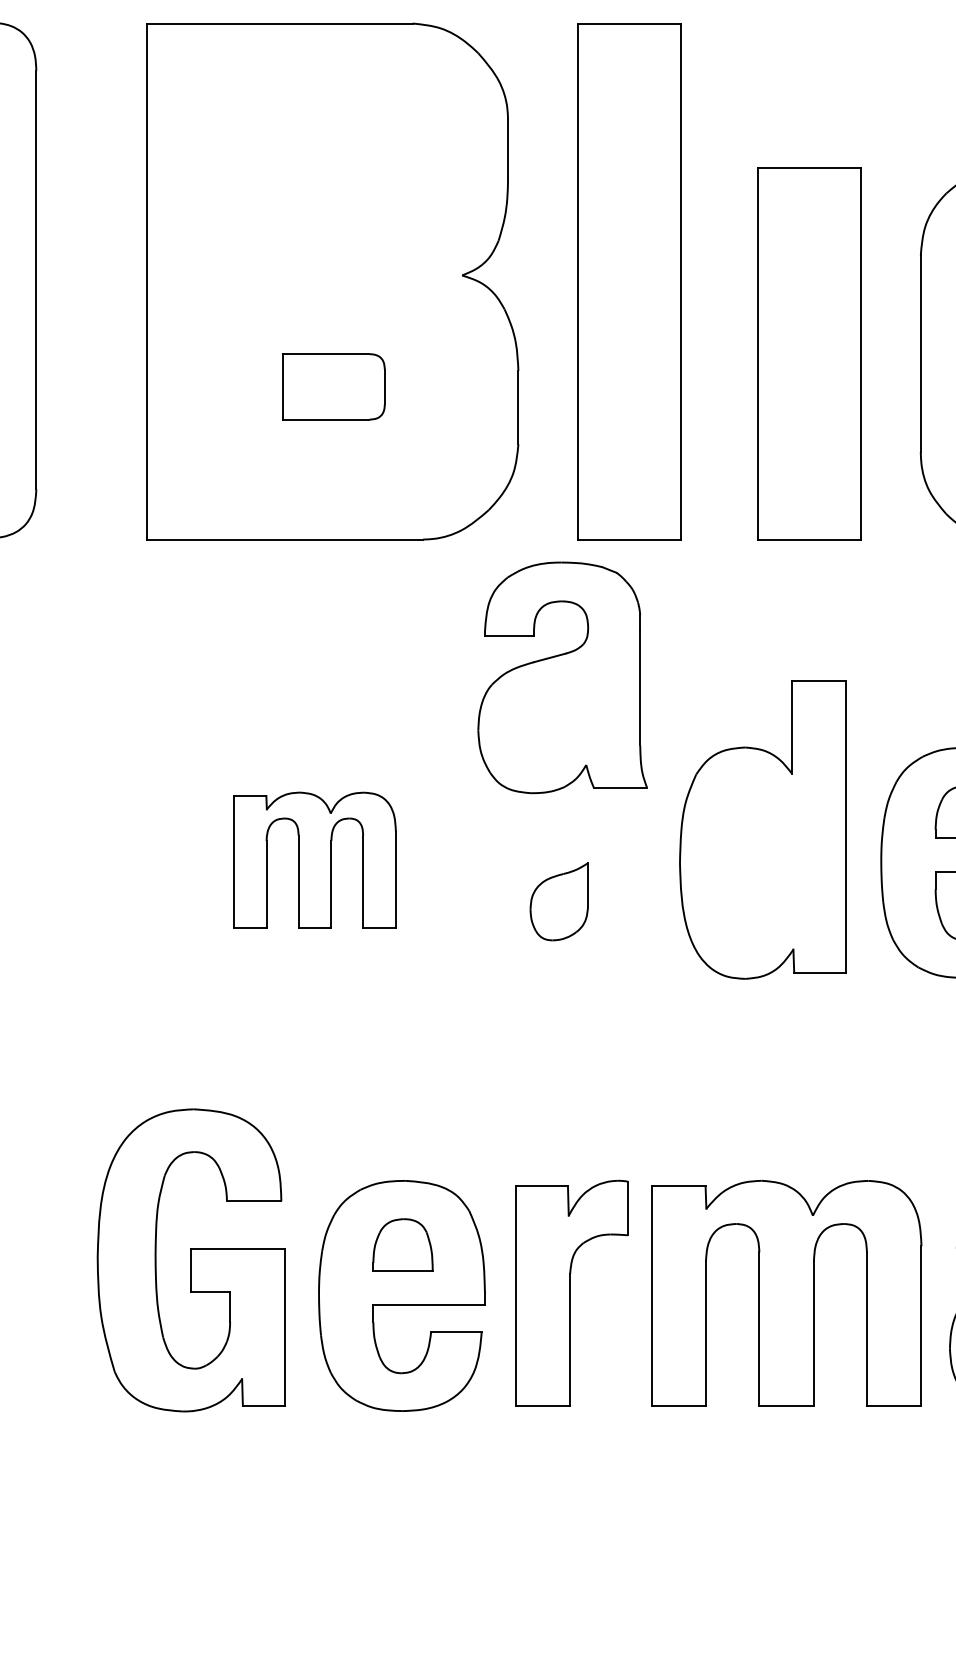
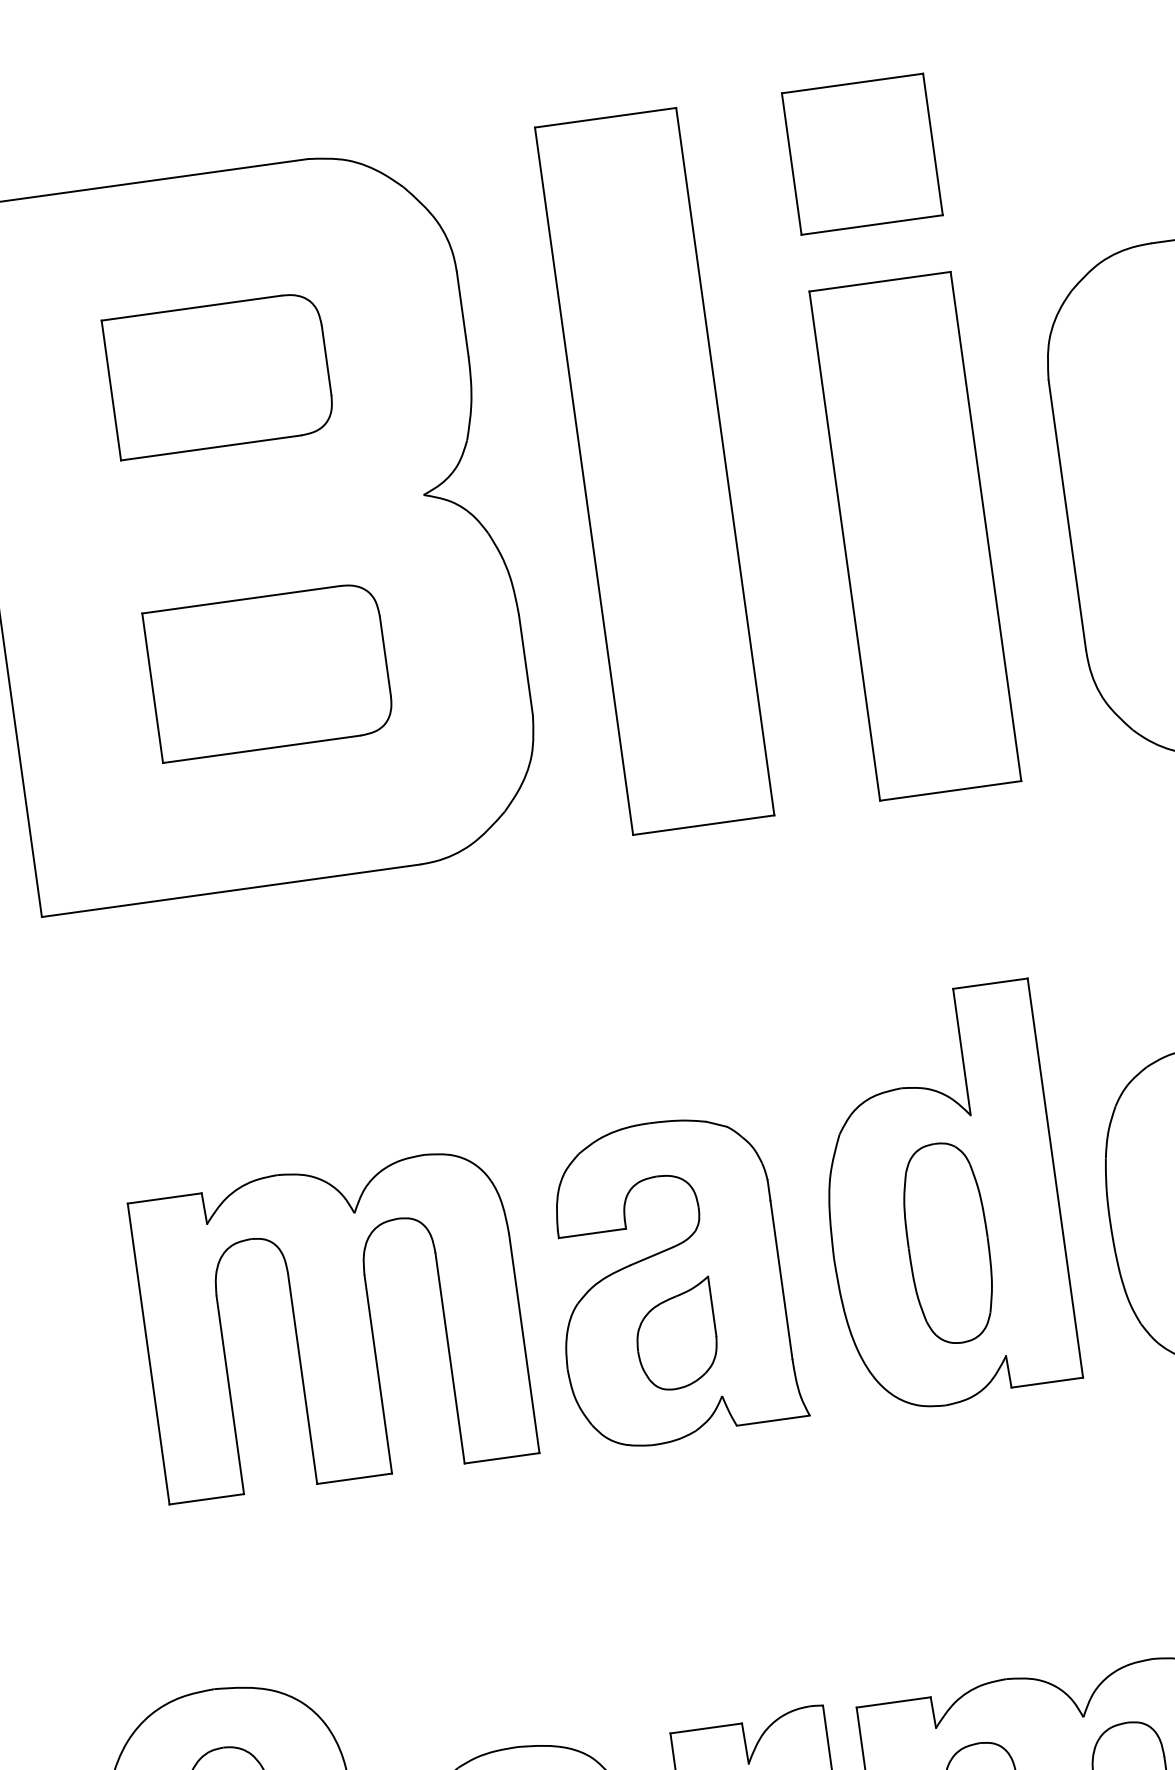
part: (809, 75) -> (861, 154), added
part: (327, 169) -> (218, 375), added
part: (333, 386) -> (268, 671), size x1.67
part: (562, 677) -> (672, 1280), moved
part: (314, 859) -> (332, 1323), size x1.67
part: (762, 862) -> (947, 1242), added

